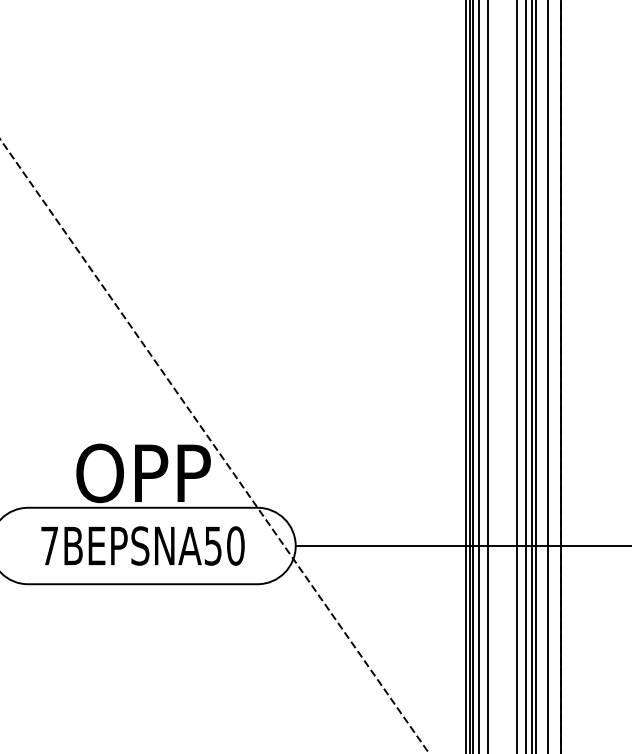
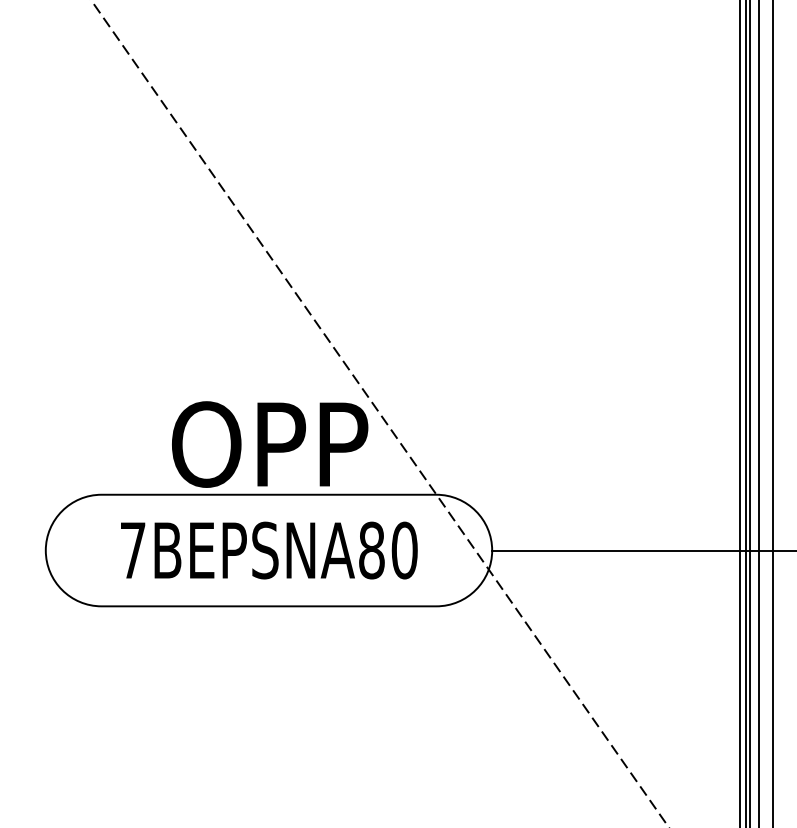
text: (213, 545) -> (372, 549), 7BEPSNA50 -> 7BEPSNA80

